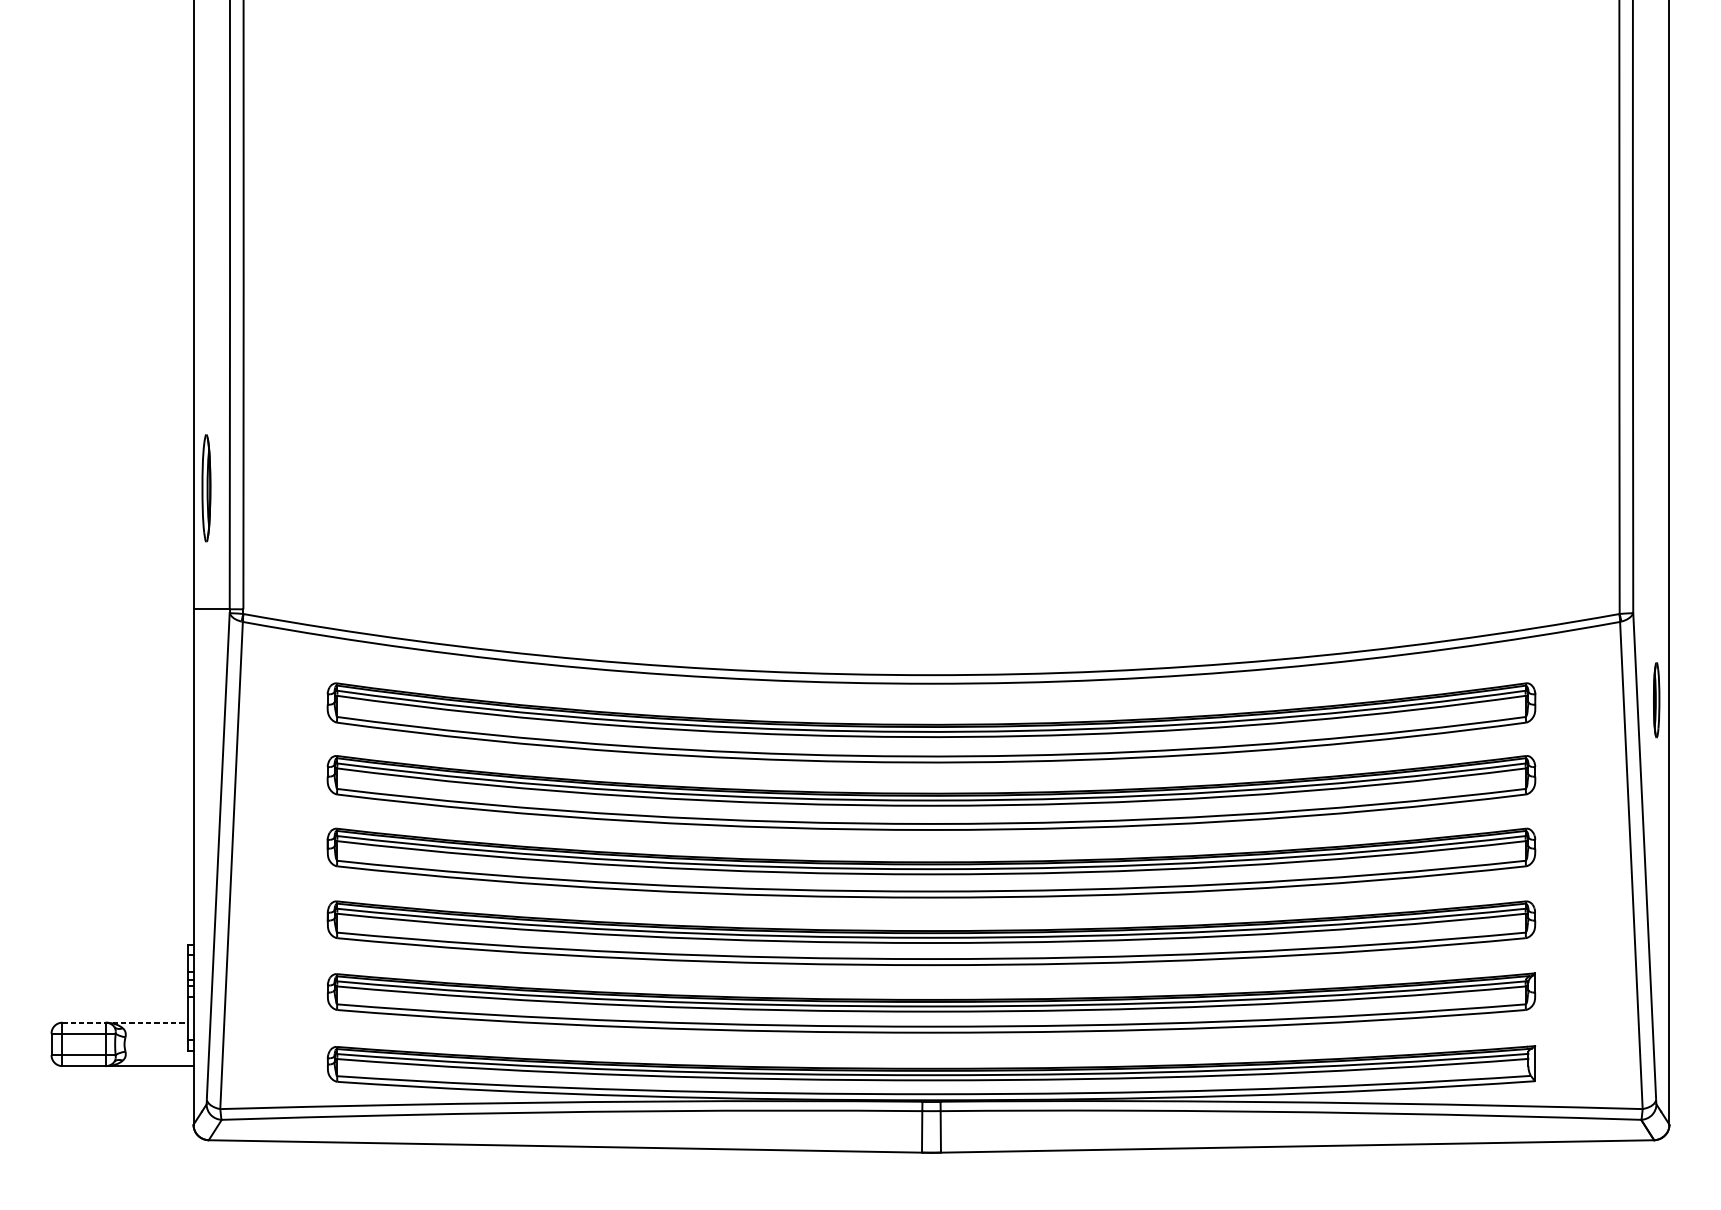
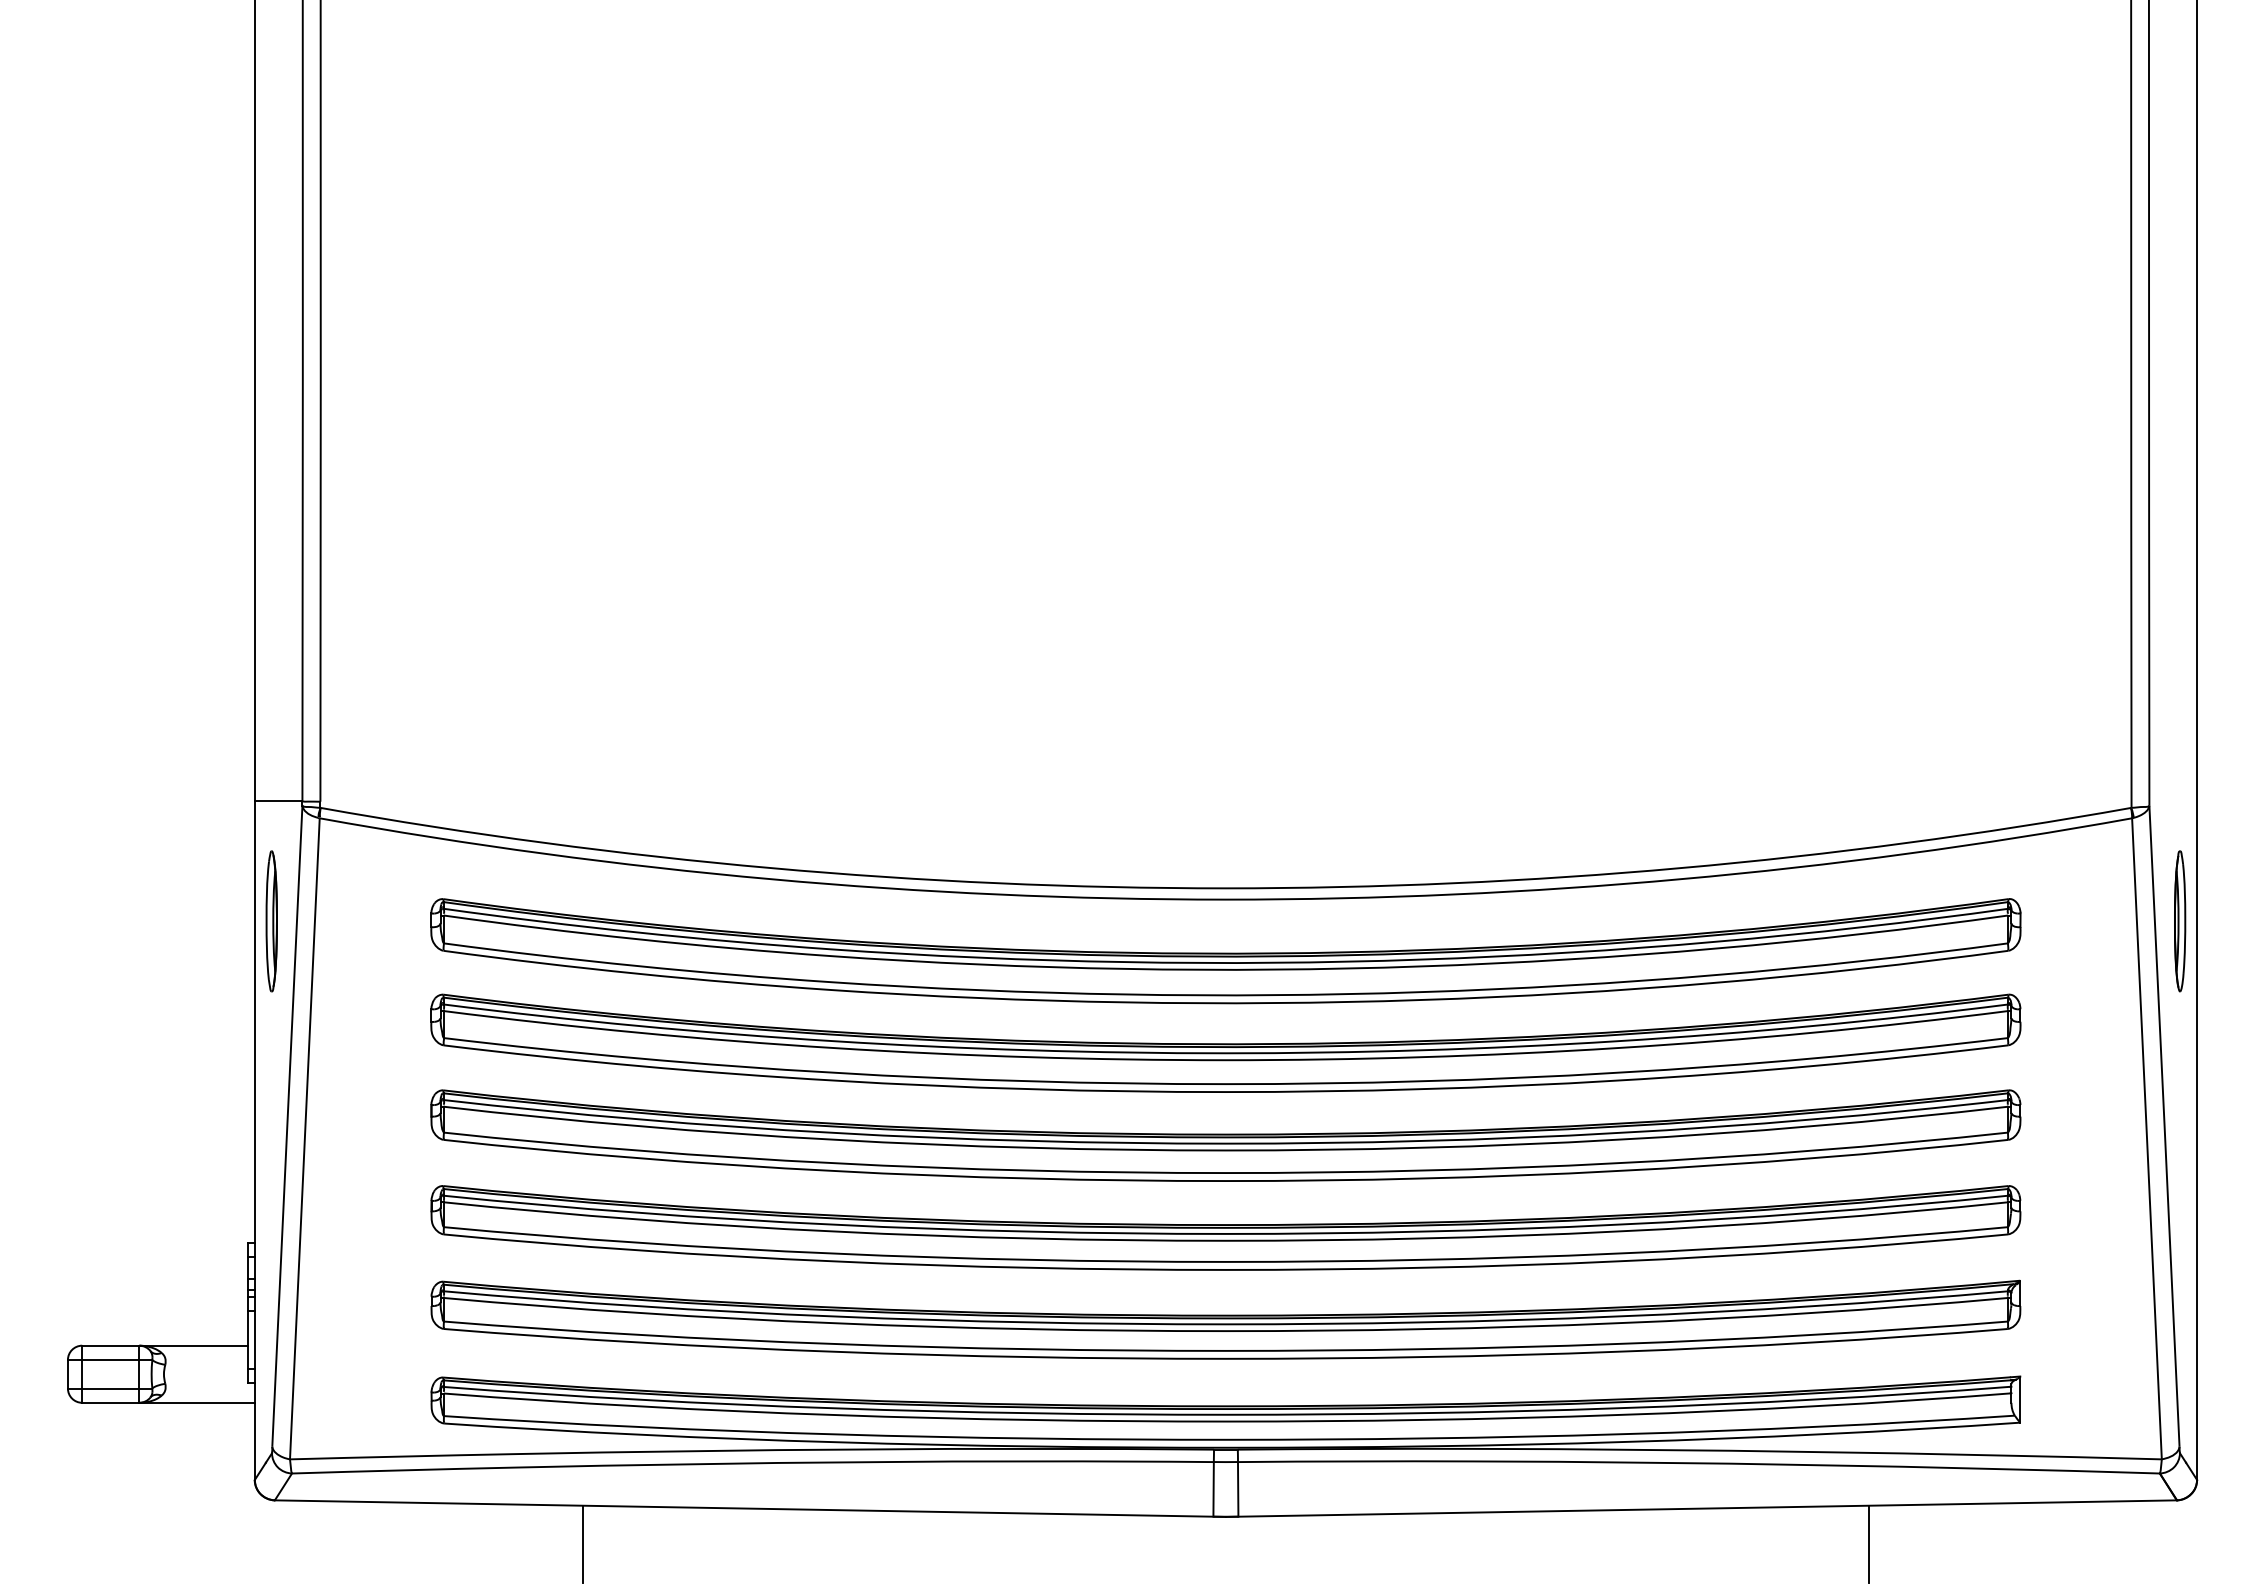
part: (206, 488) -> (271, 921), moved
part: (1656, 700) -> (2180, 921), size x1.43
line: (124, 1022) -> (164, 1345), dashed -> solid
line: (443, 1173) -> (583, 1543), added
line: (1419, 1173) -> (1868, 1543), added

